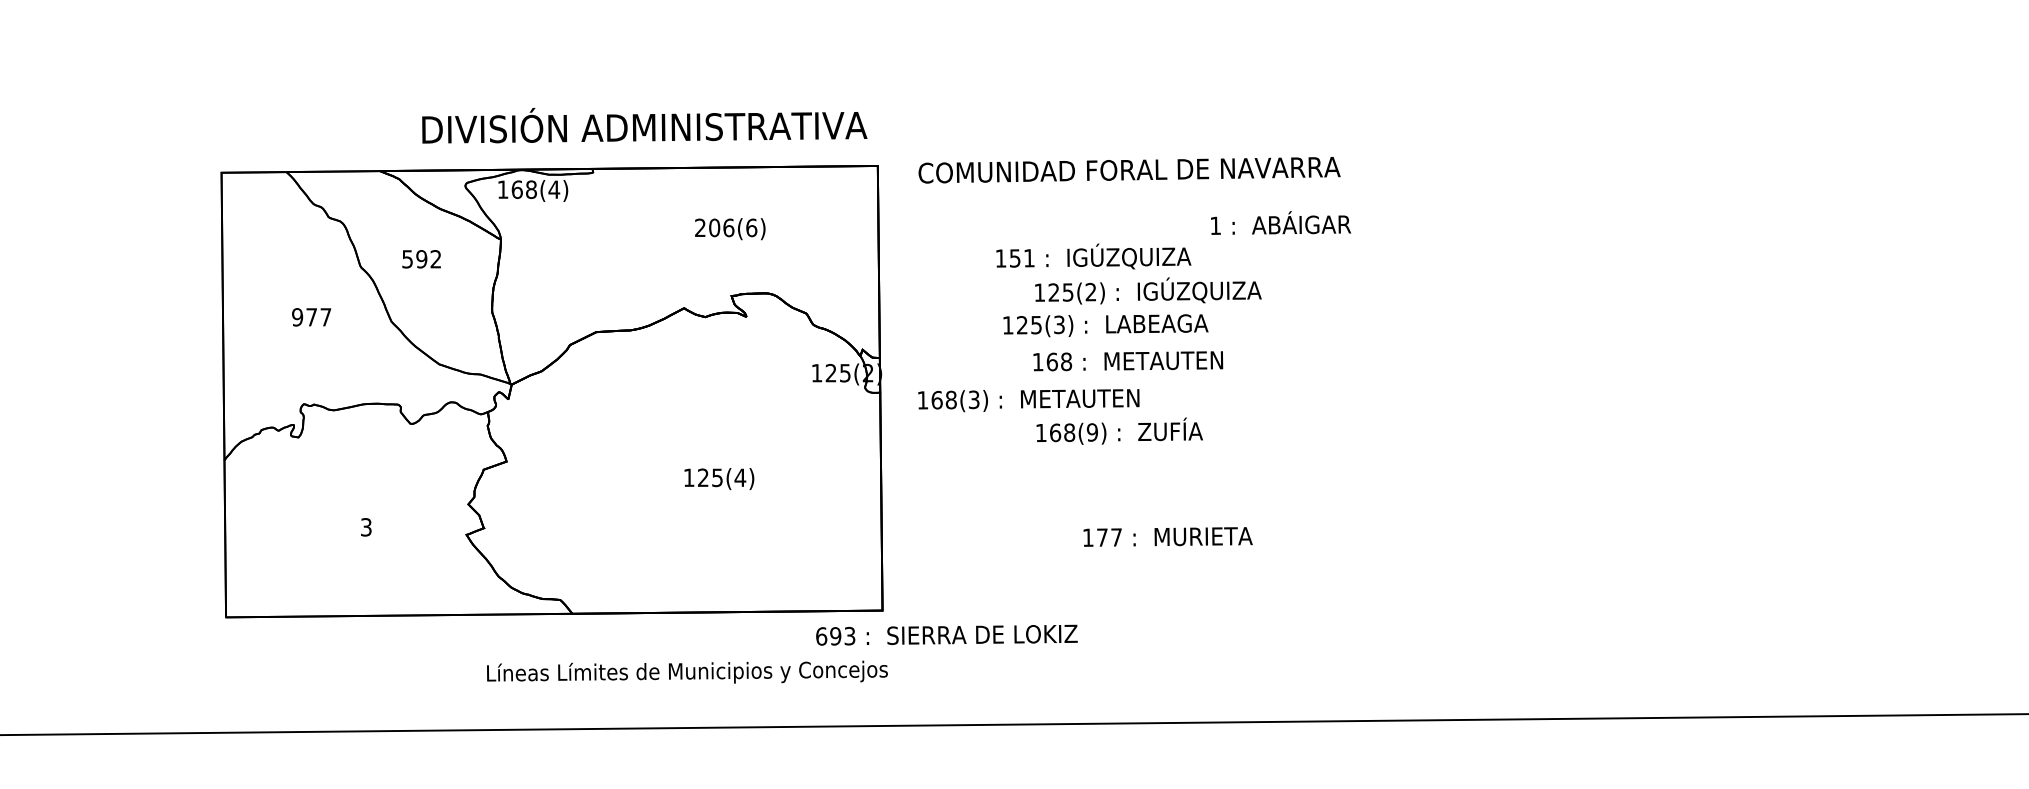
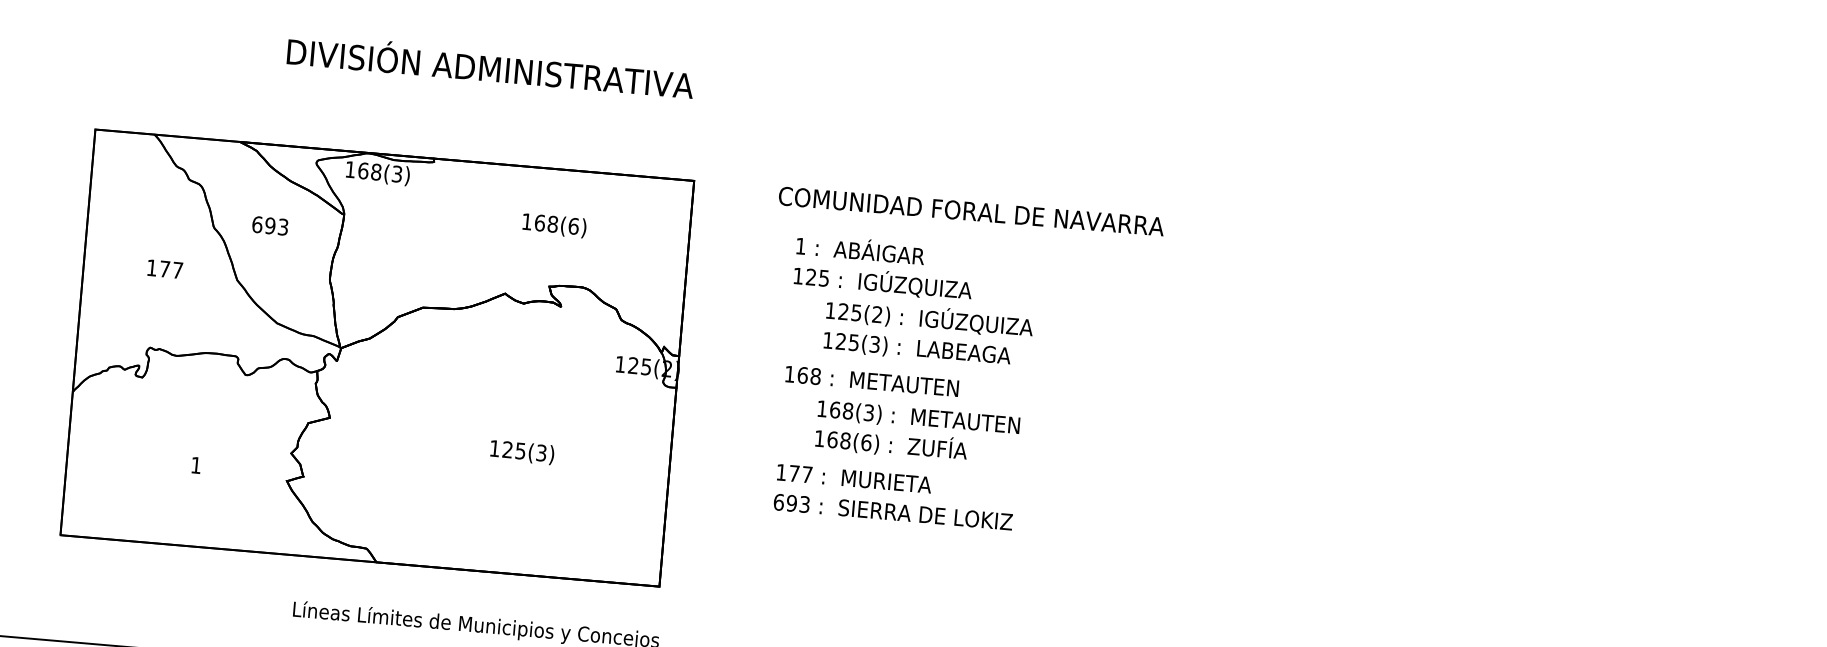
text: (644, 125) -> (490, 67), moved
text: (1129, 170) -> (971, 211), moved
text: (554, 189) -> (397, 174), 168(4) -> 168(3)
text: (1281, 222) -> (861, 249), moved
text: (714, 227) -> (539, 222), 206(6) -> 168(6)
text: (1021, 258) -> (817, 277), 151 -> 125
text: (421, 259) -> (270, 226), 592 -> 693
text: (297, 317) -> (151, 268), 977 -> 177
text: (1105, 325) -> (916, 349), moved
text: (1128, 361) -> (872, 381), moved
text: (1028, 400) -> (918, 418), moved
text: (1092, 432) -> (866, 442), 168(9) -> 168(6)
text: (740, 477) -> (541, 452), 125(4) -> 125(3)
text: (366, 527) -> (196, 465), 3 -> 1
text: (1167, 536) -> (853, 478), moved
text: (946, 634) -> (892, 511), moved

